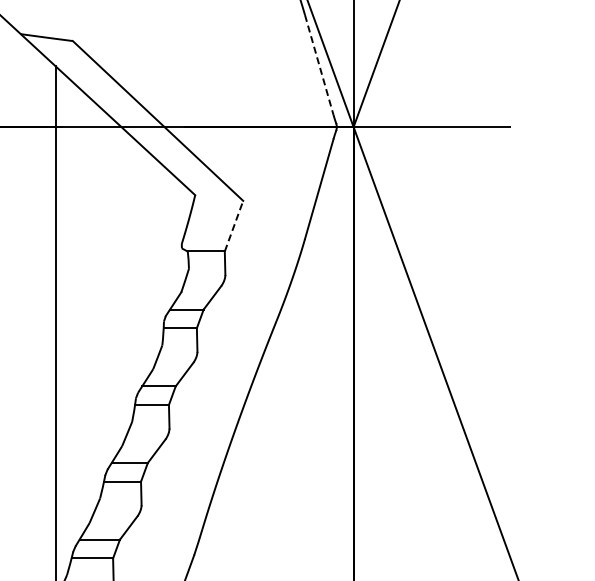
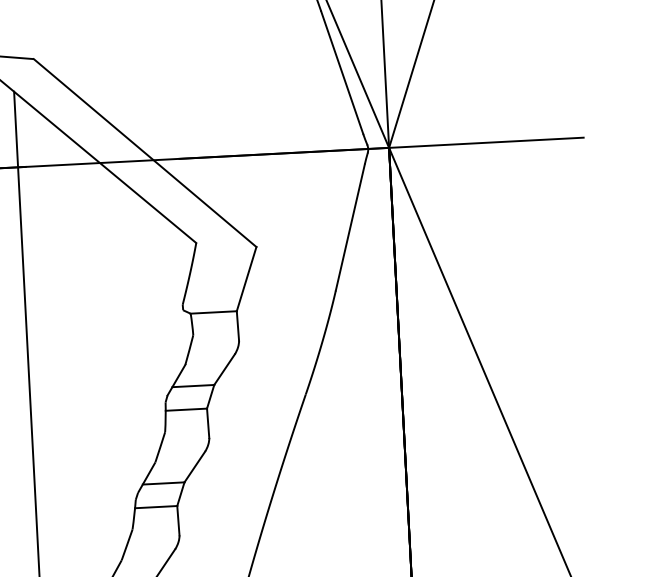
line: (319, 64) -> (342, 72), dashed -> solid
line: (234, 226) -> (247, 279), dashed -> solid

